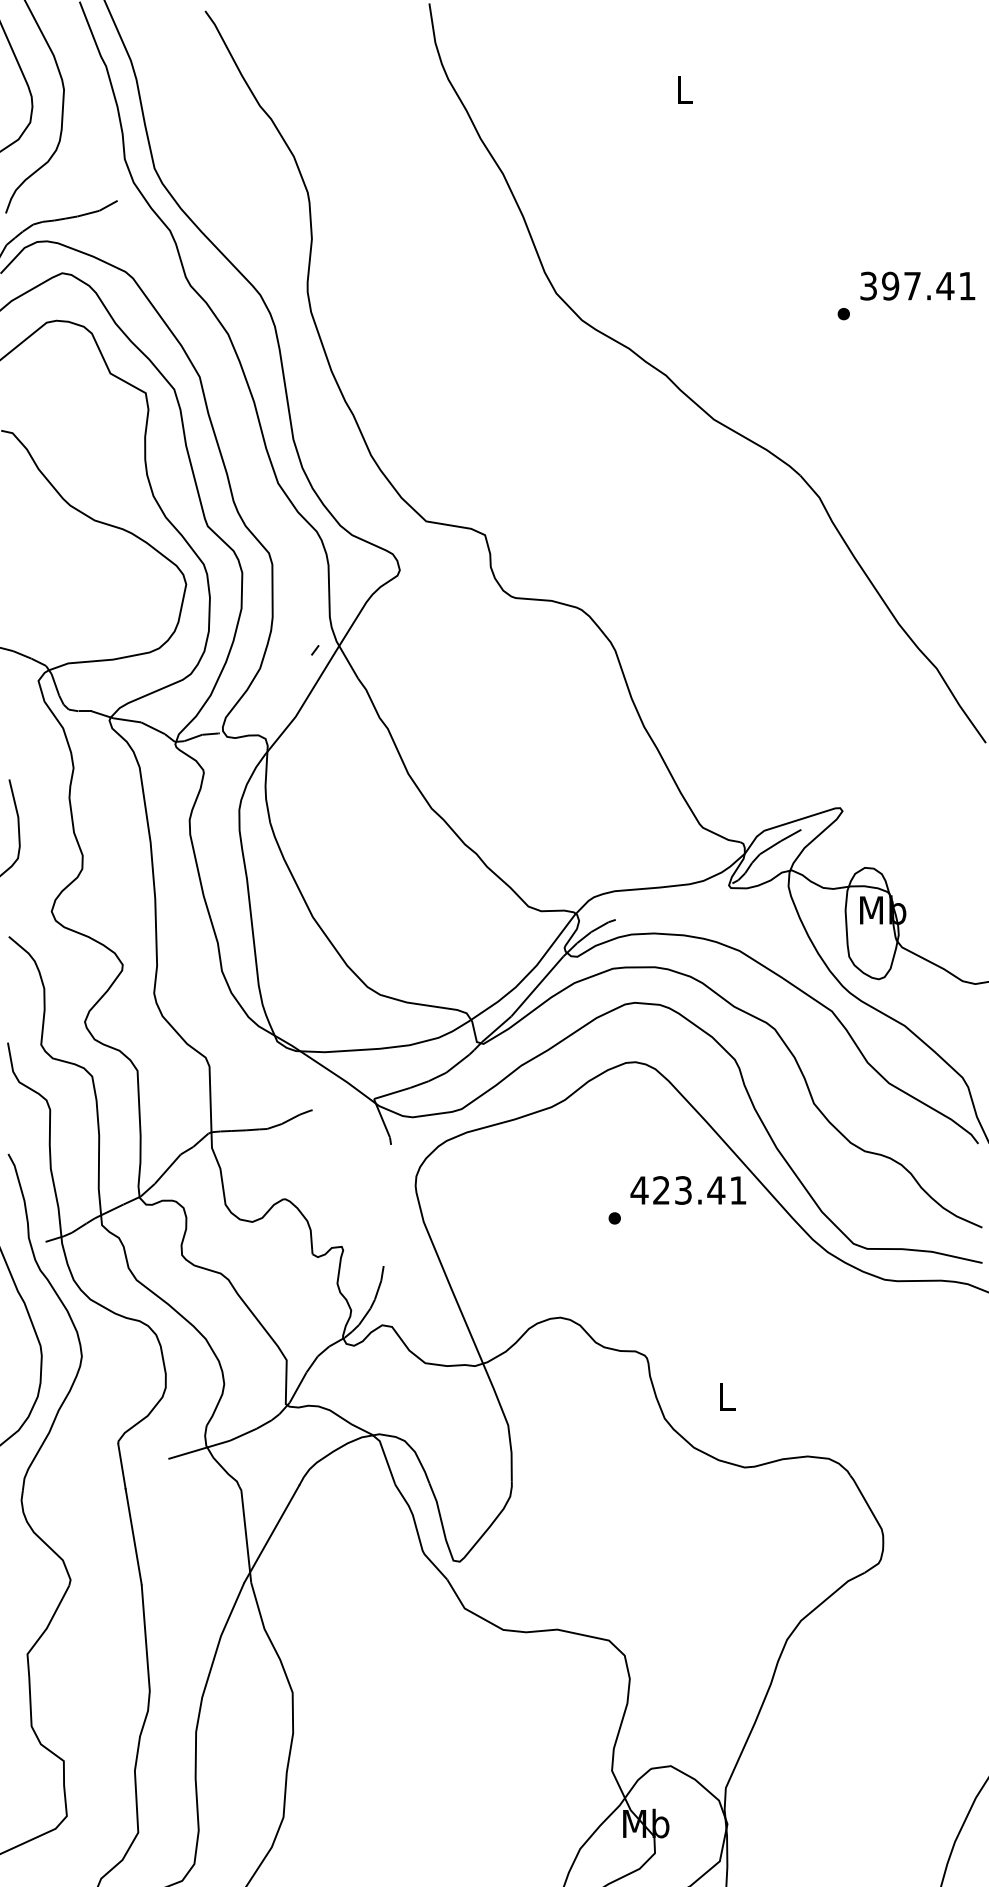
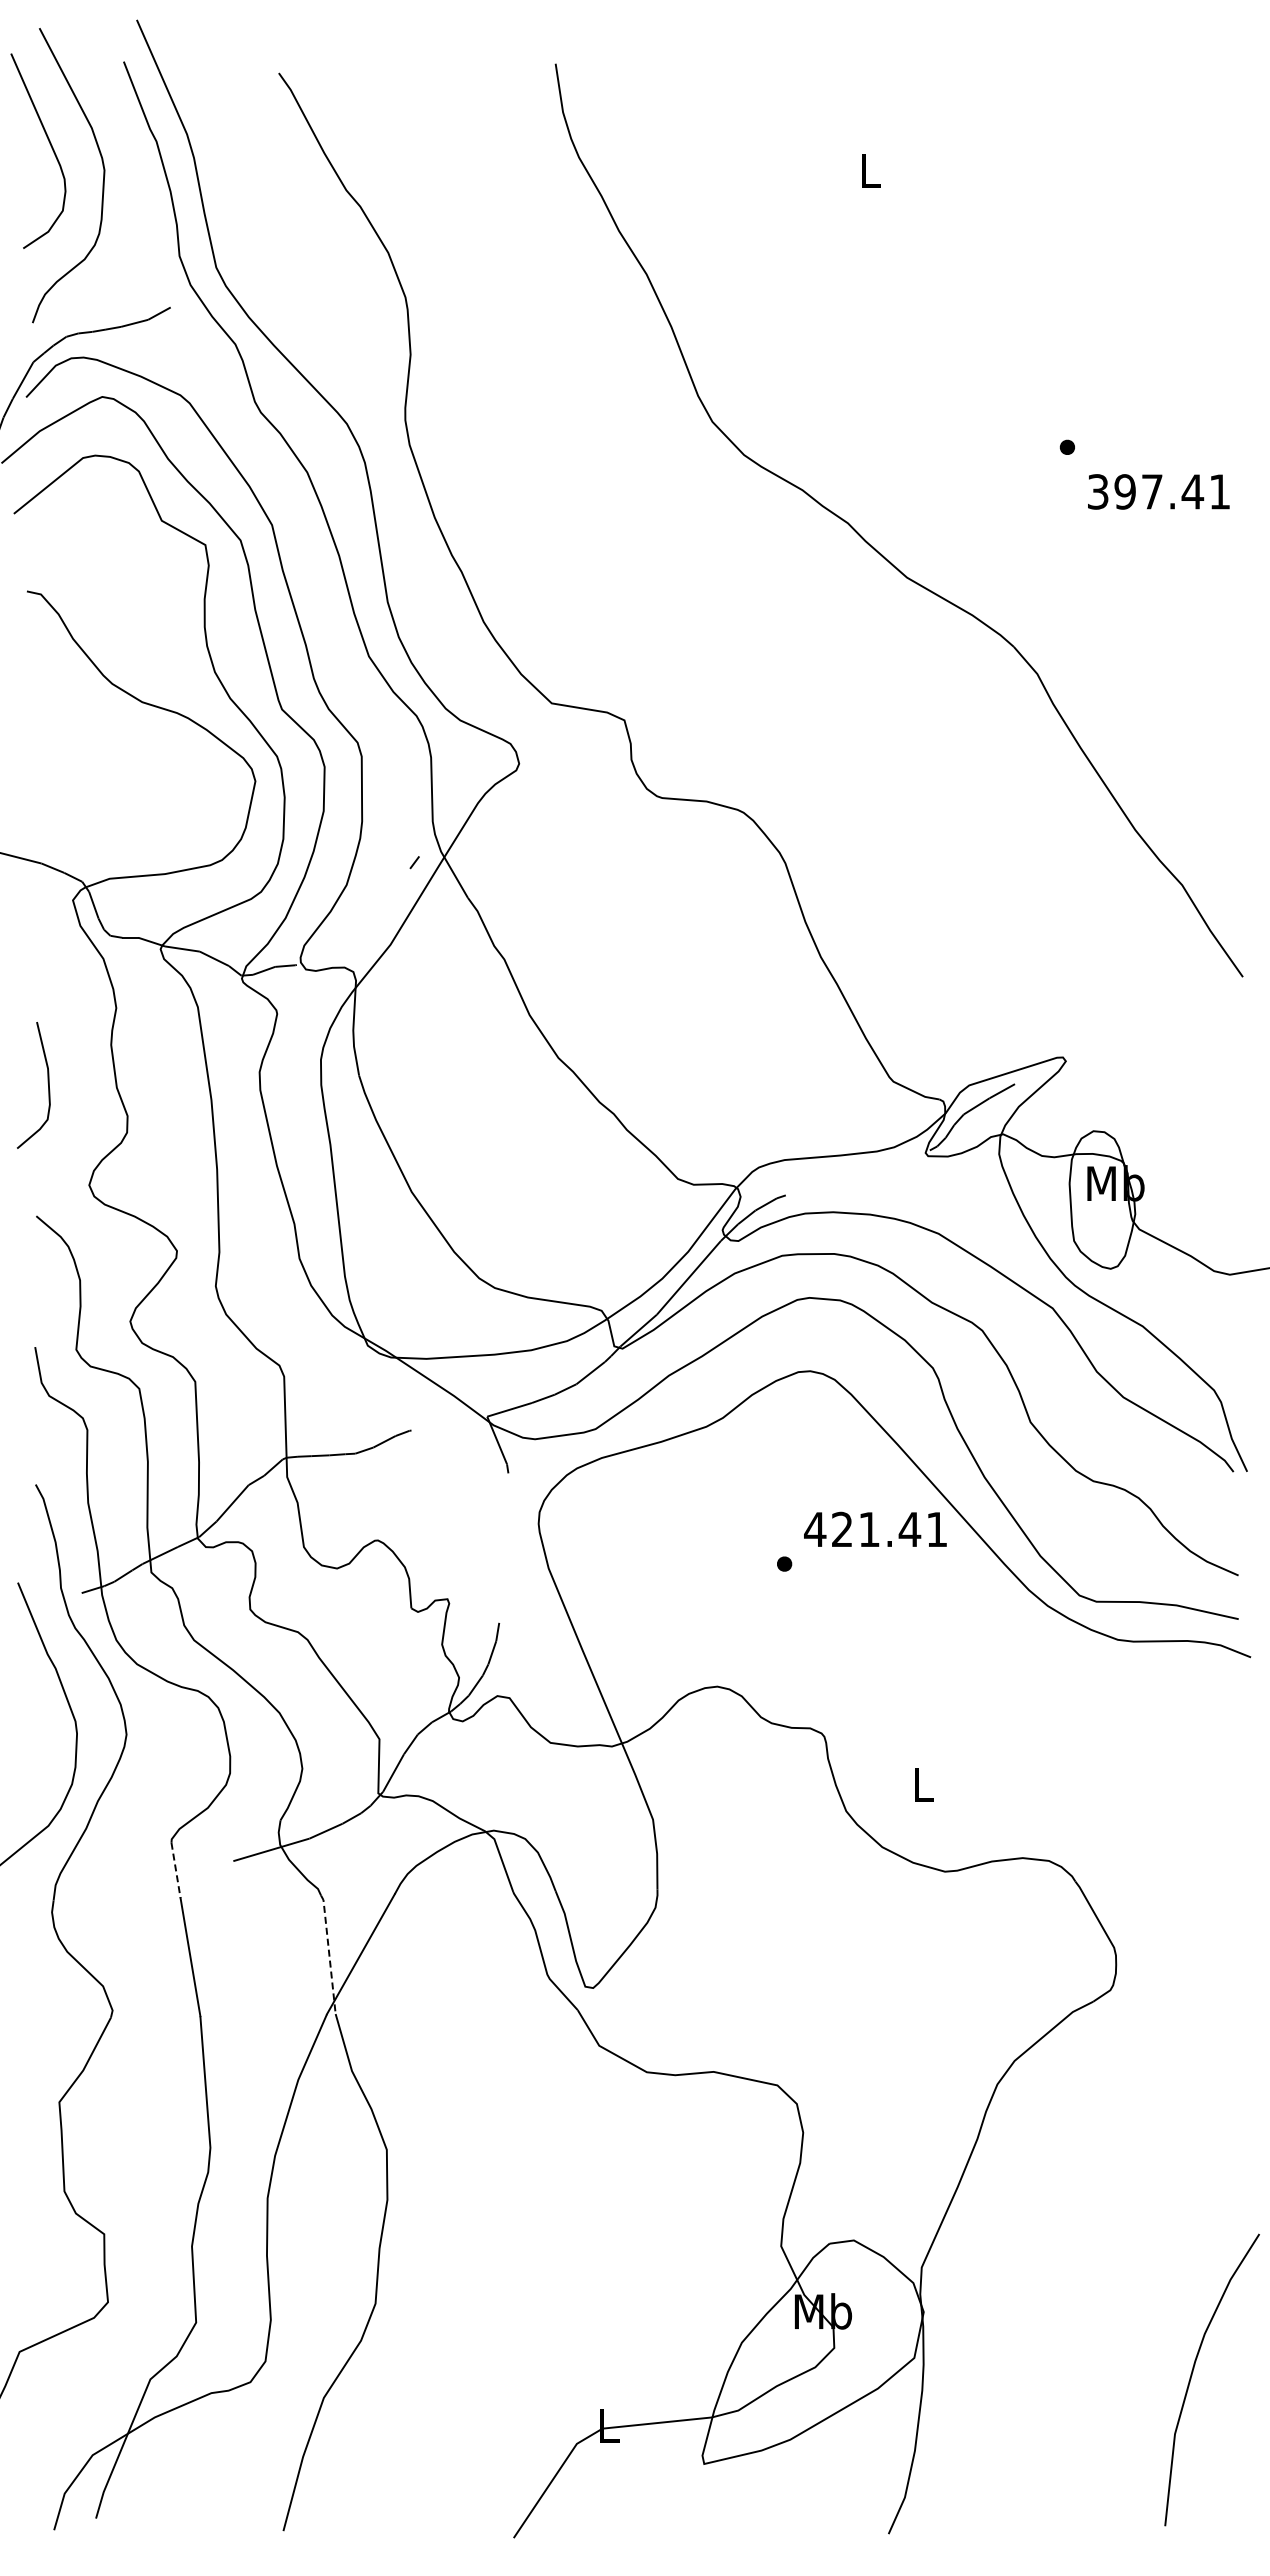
text: (917, 285) -> (1158, 491), moved
text: (683, 1190) -> (869, 1529), 423.41 -> 421.41
line: (122, 1466) -> (176, 1870), solid -> dashed
line: (246, 1533) -> (329, 1953), solid -> dashed

